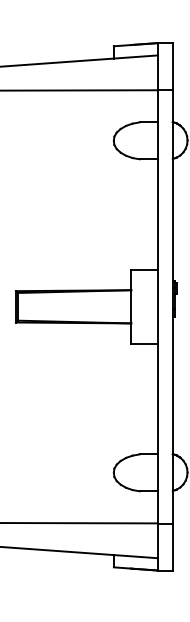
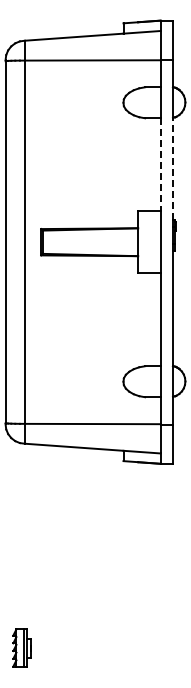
line: (157, 215) -> (160, 165), solid -> dashed
line: (173, 219) -> (173, 168), solid -> dashed

